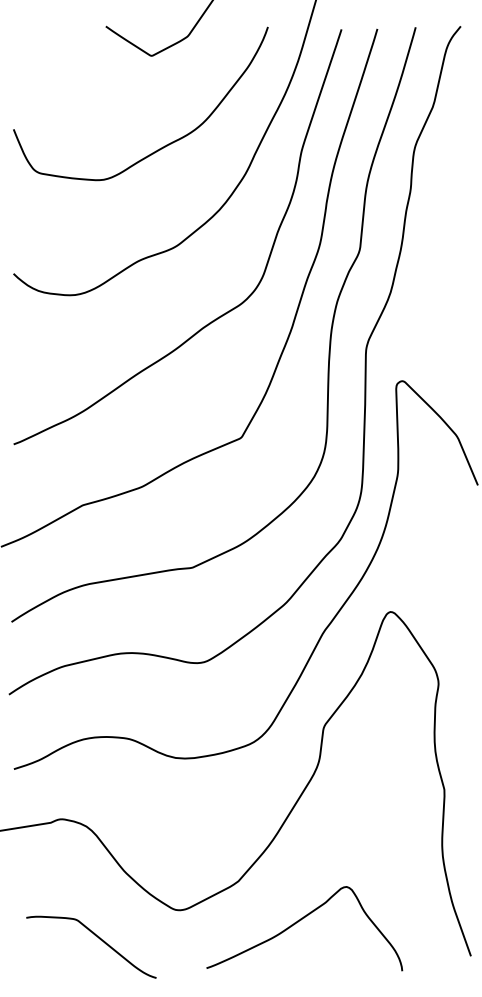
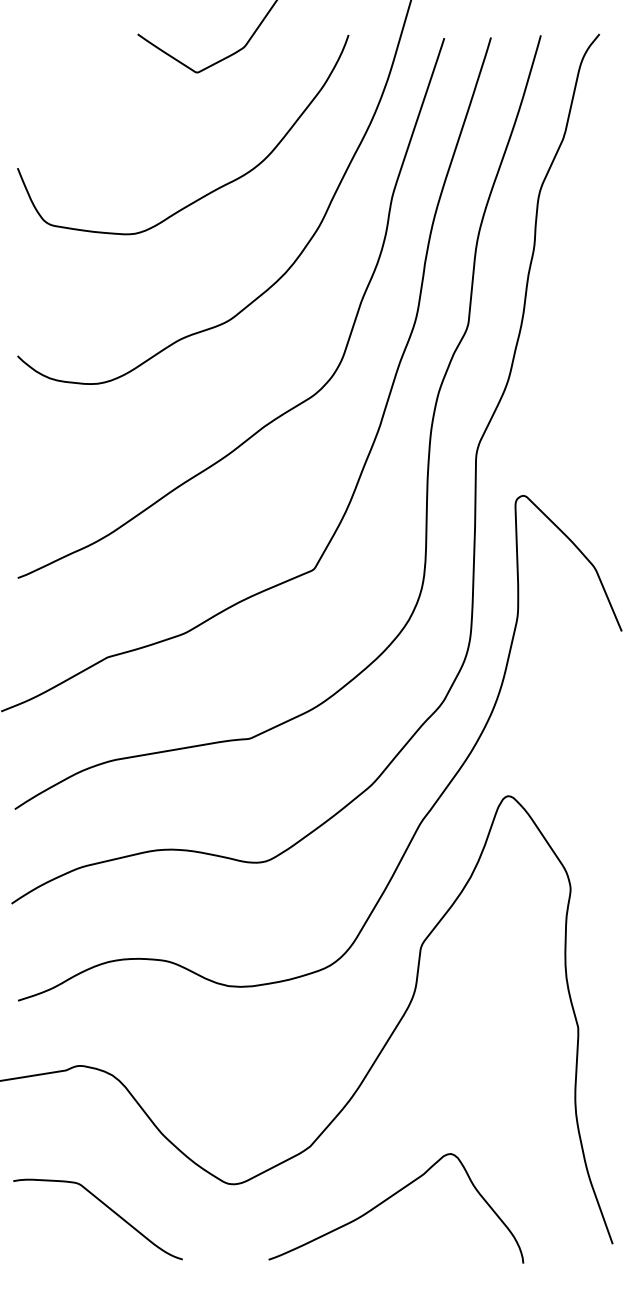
curve: (98, 938) -> (107, 1208), moved

